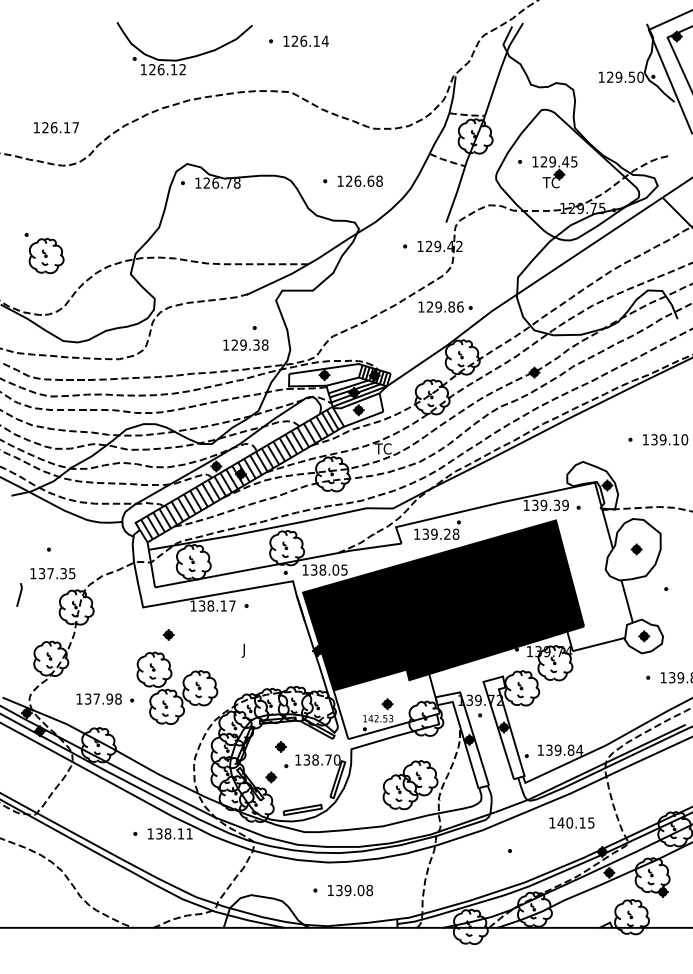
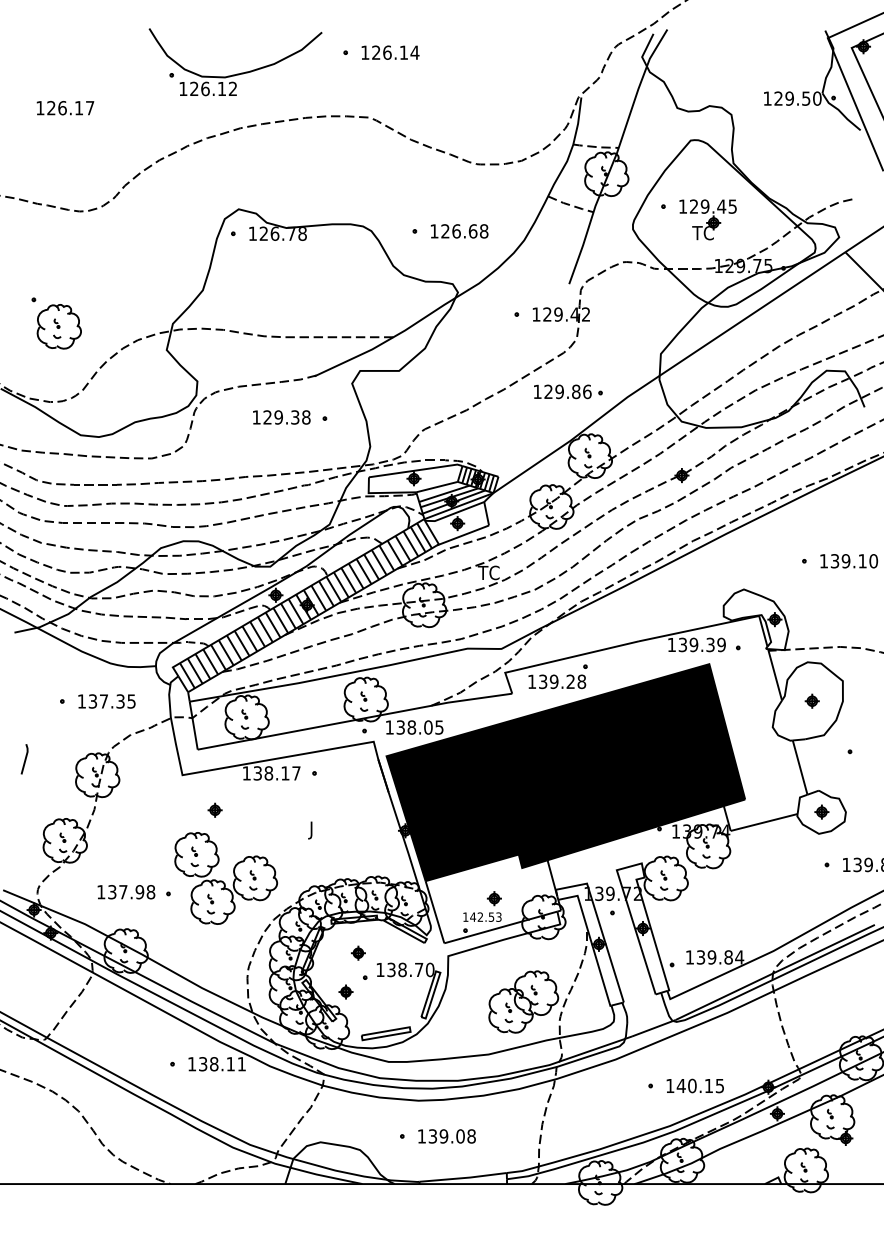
text: (56, 127) -> (65, 107), moved
text: (245, 344) -> (281, 416), moved
text: (52, 573) -> (106, 701), moved
text: (571, 822) -> (694, 1085), moved

